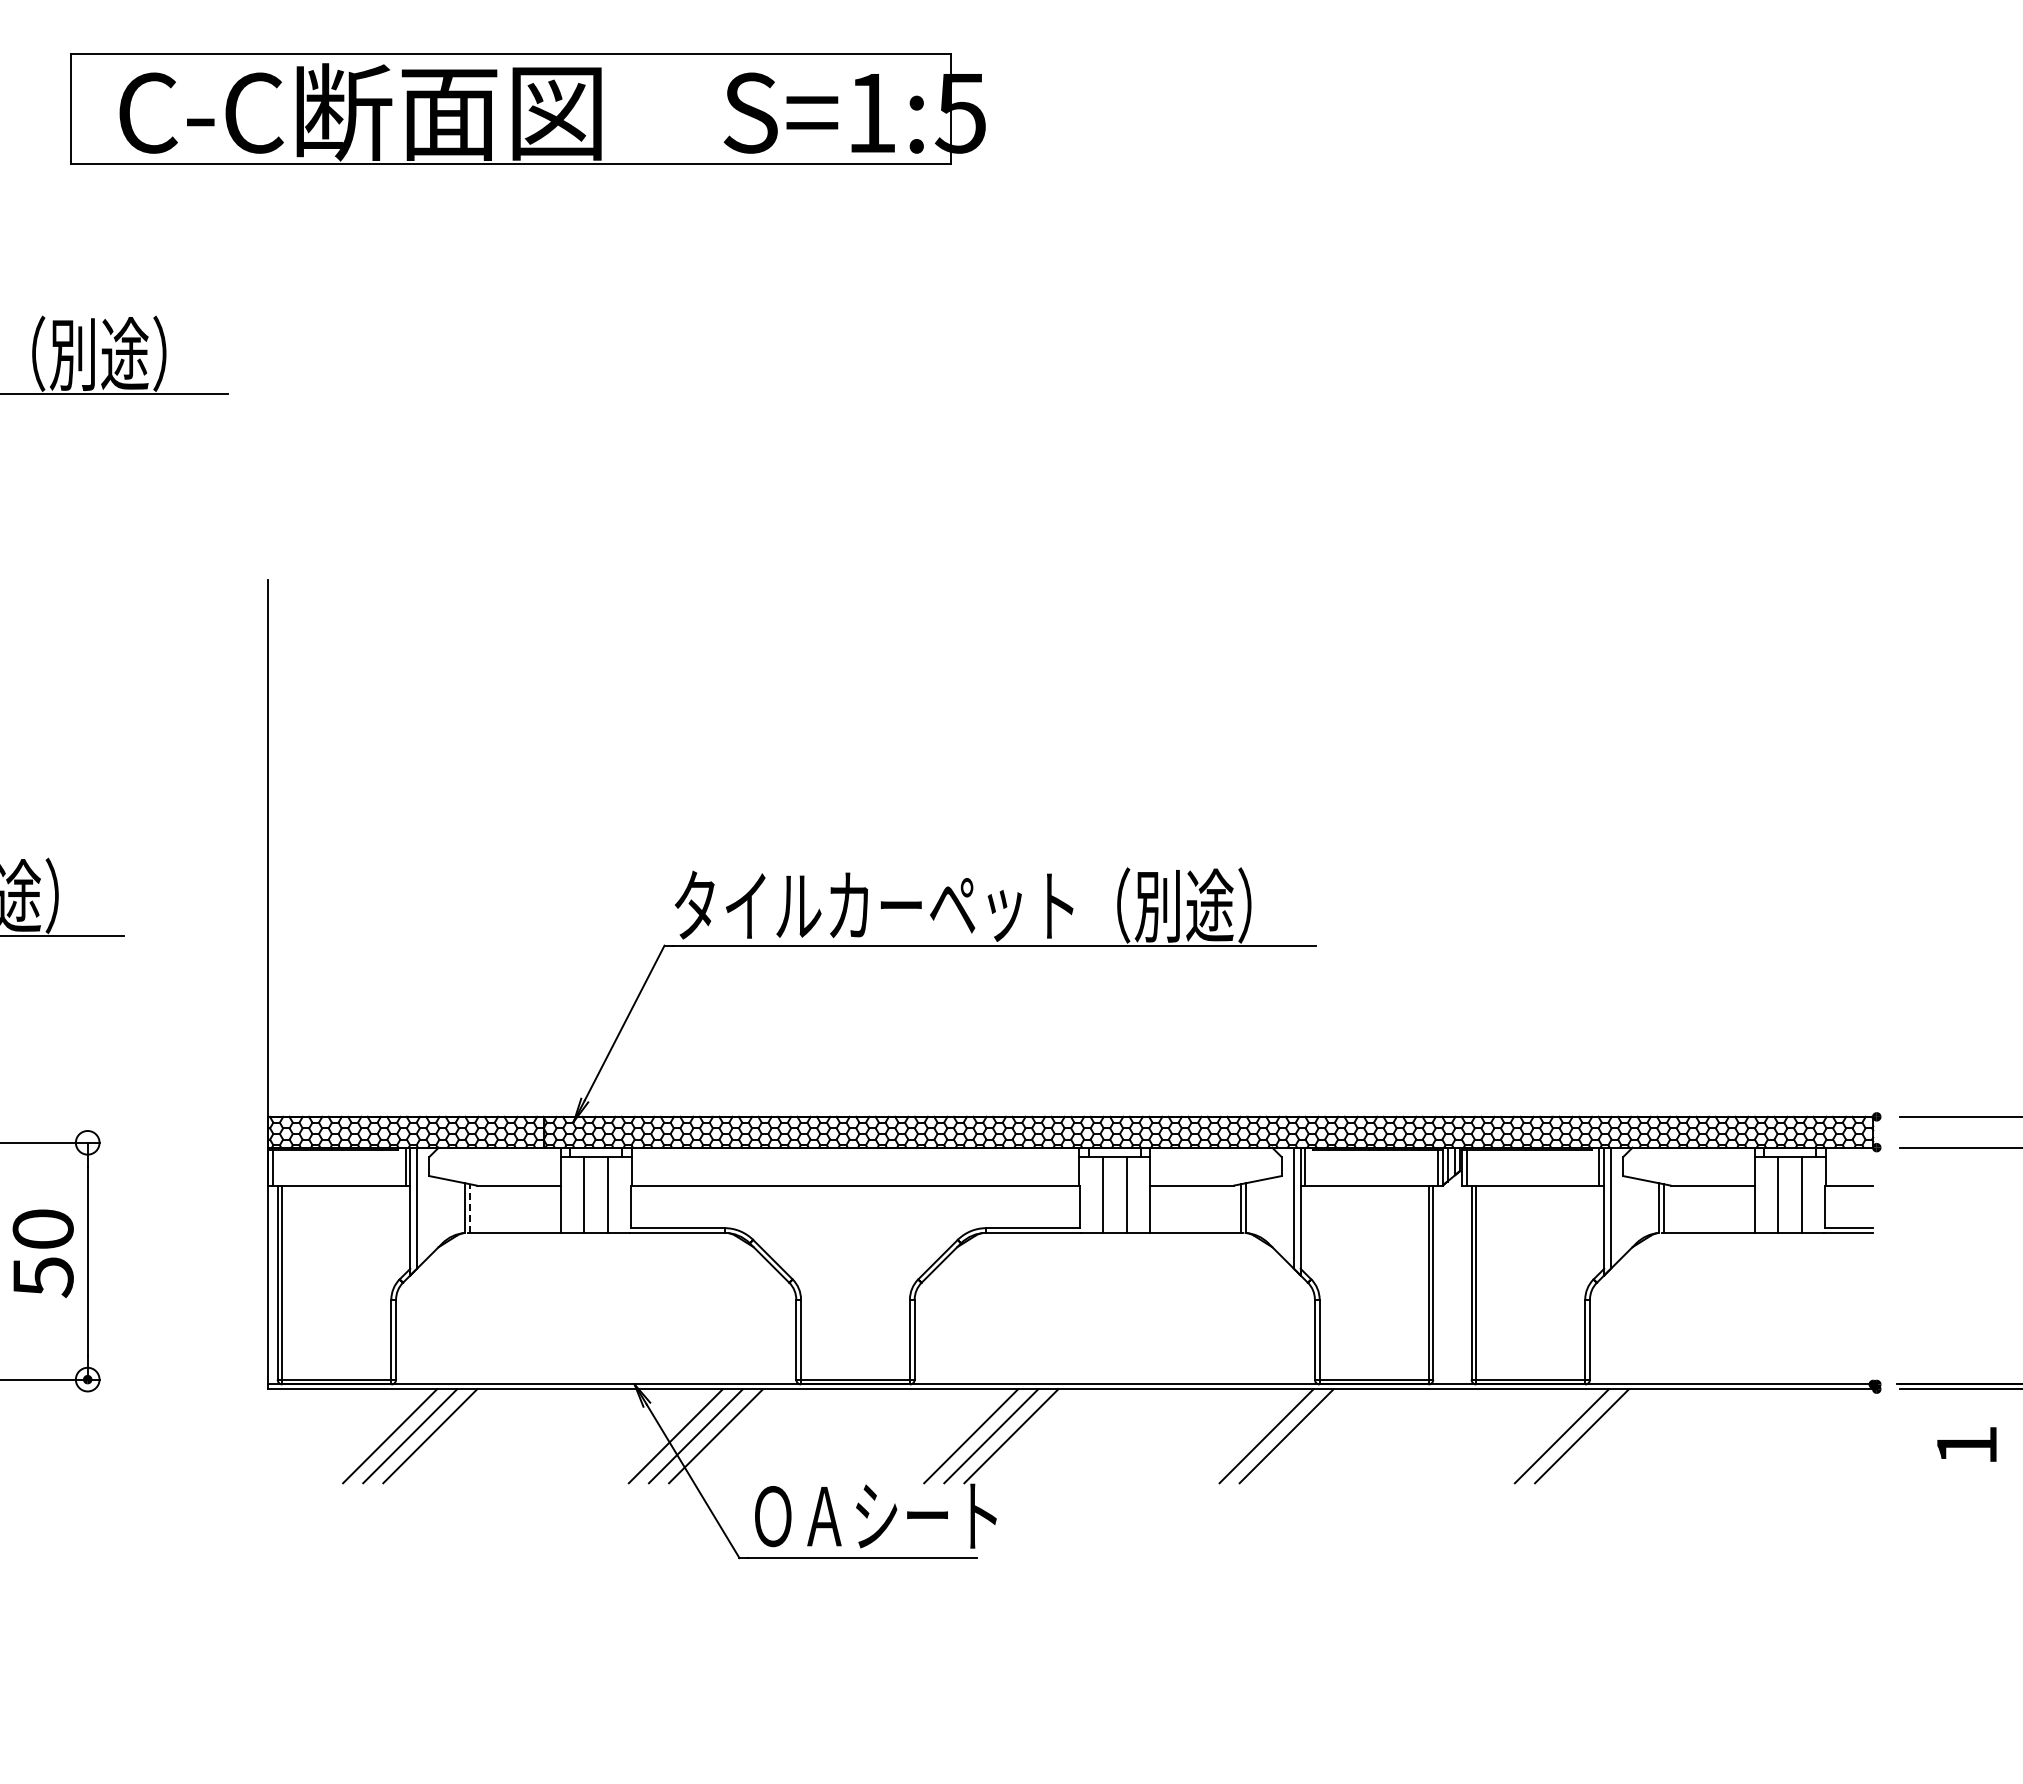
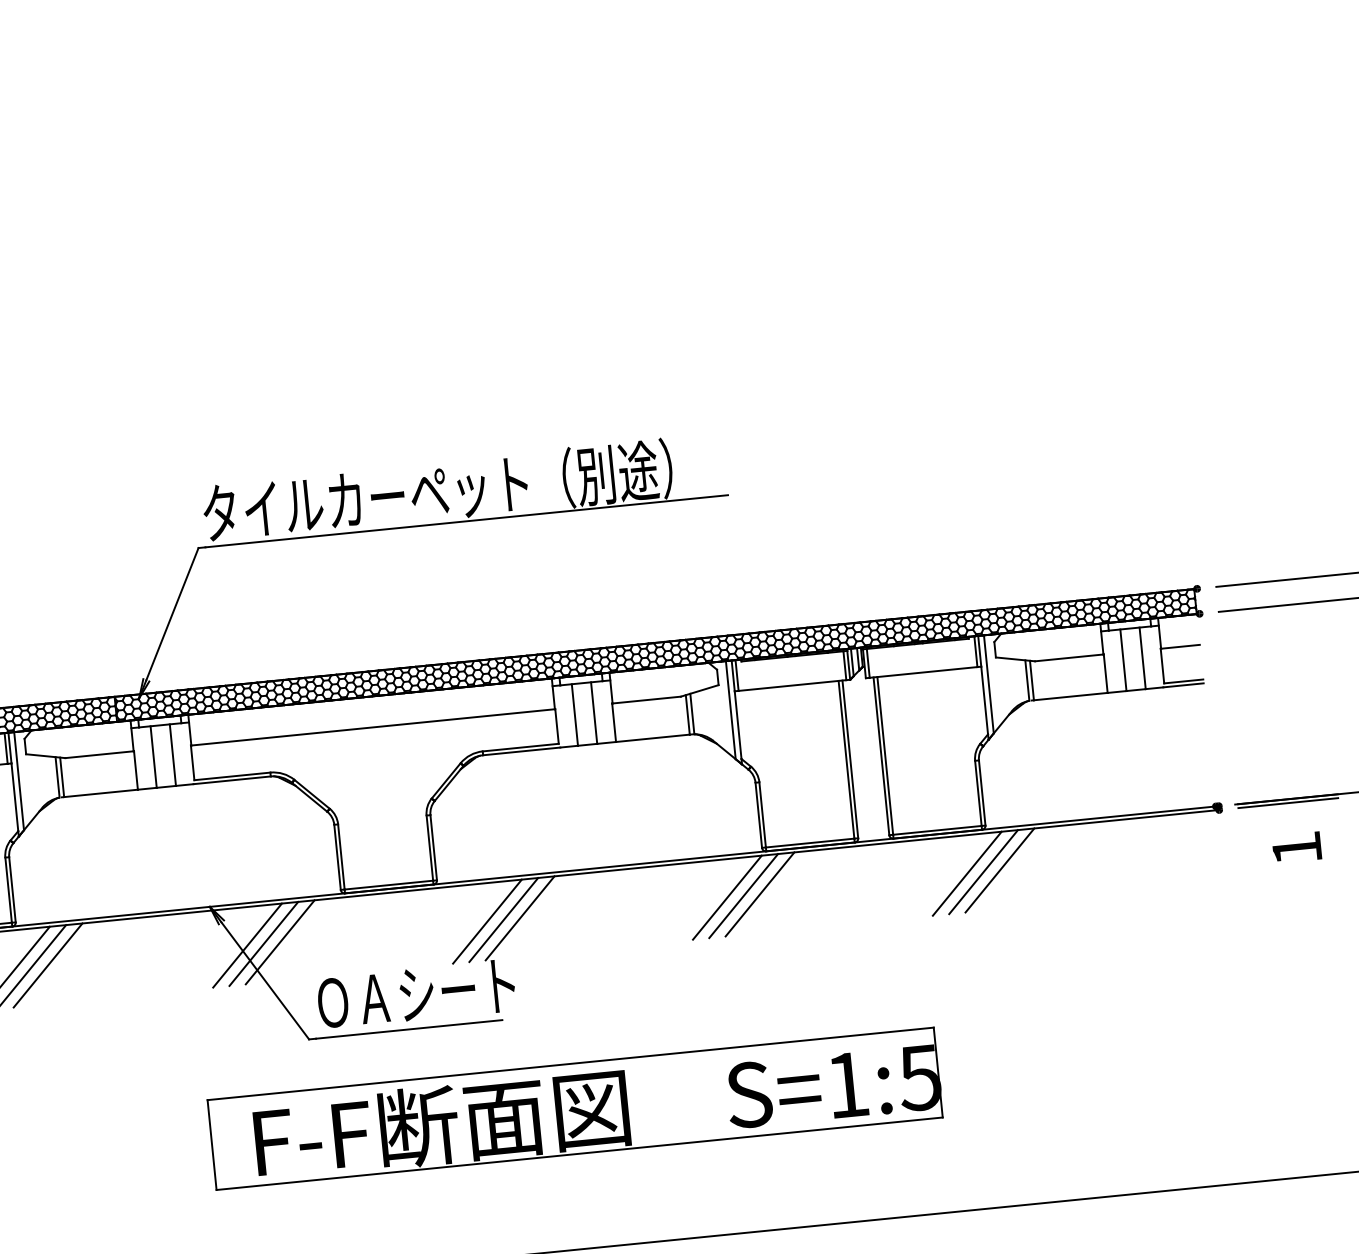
line: (470, 1208) -> (62, 777), dashed -> solid
line: (1306, 1436) -> (759, 894), added
line: (1602, 1436) -> (1000, 870), added
part: (1055, 1674) -> (575, 1108), added

